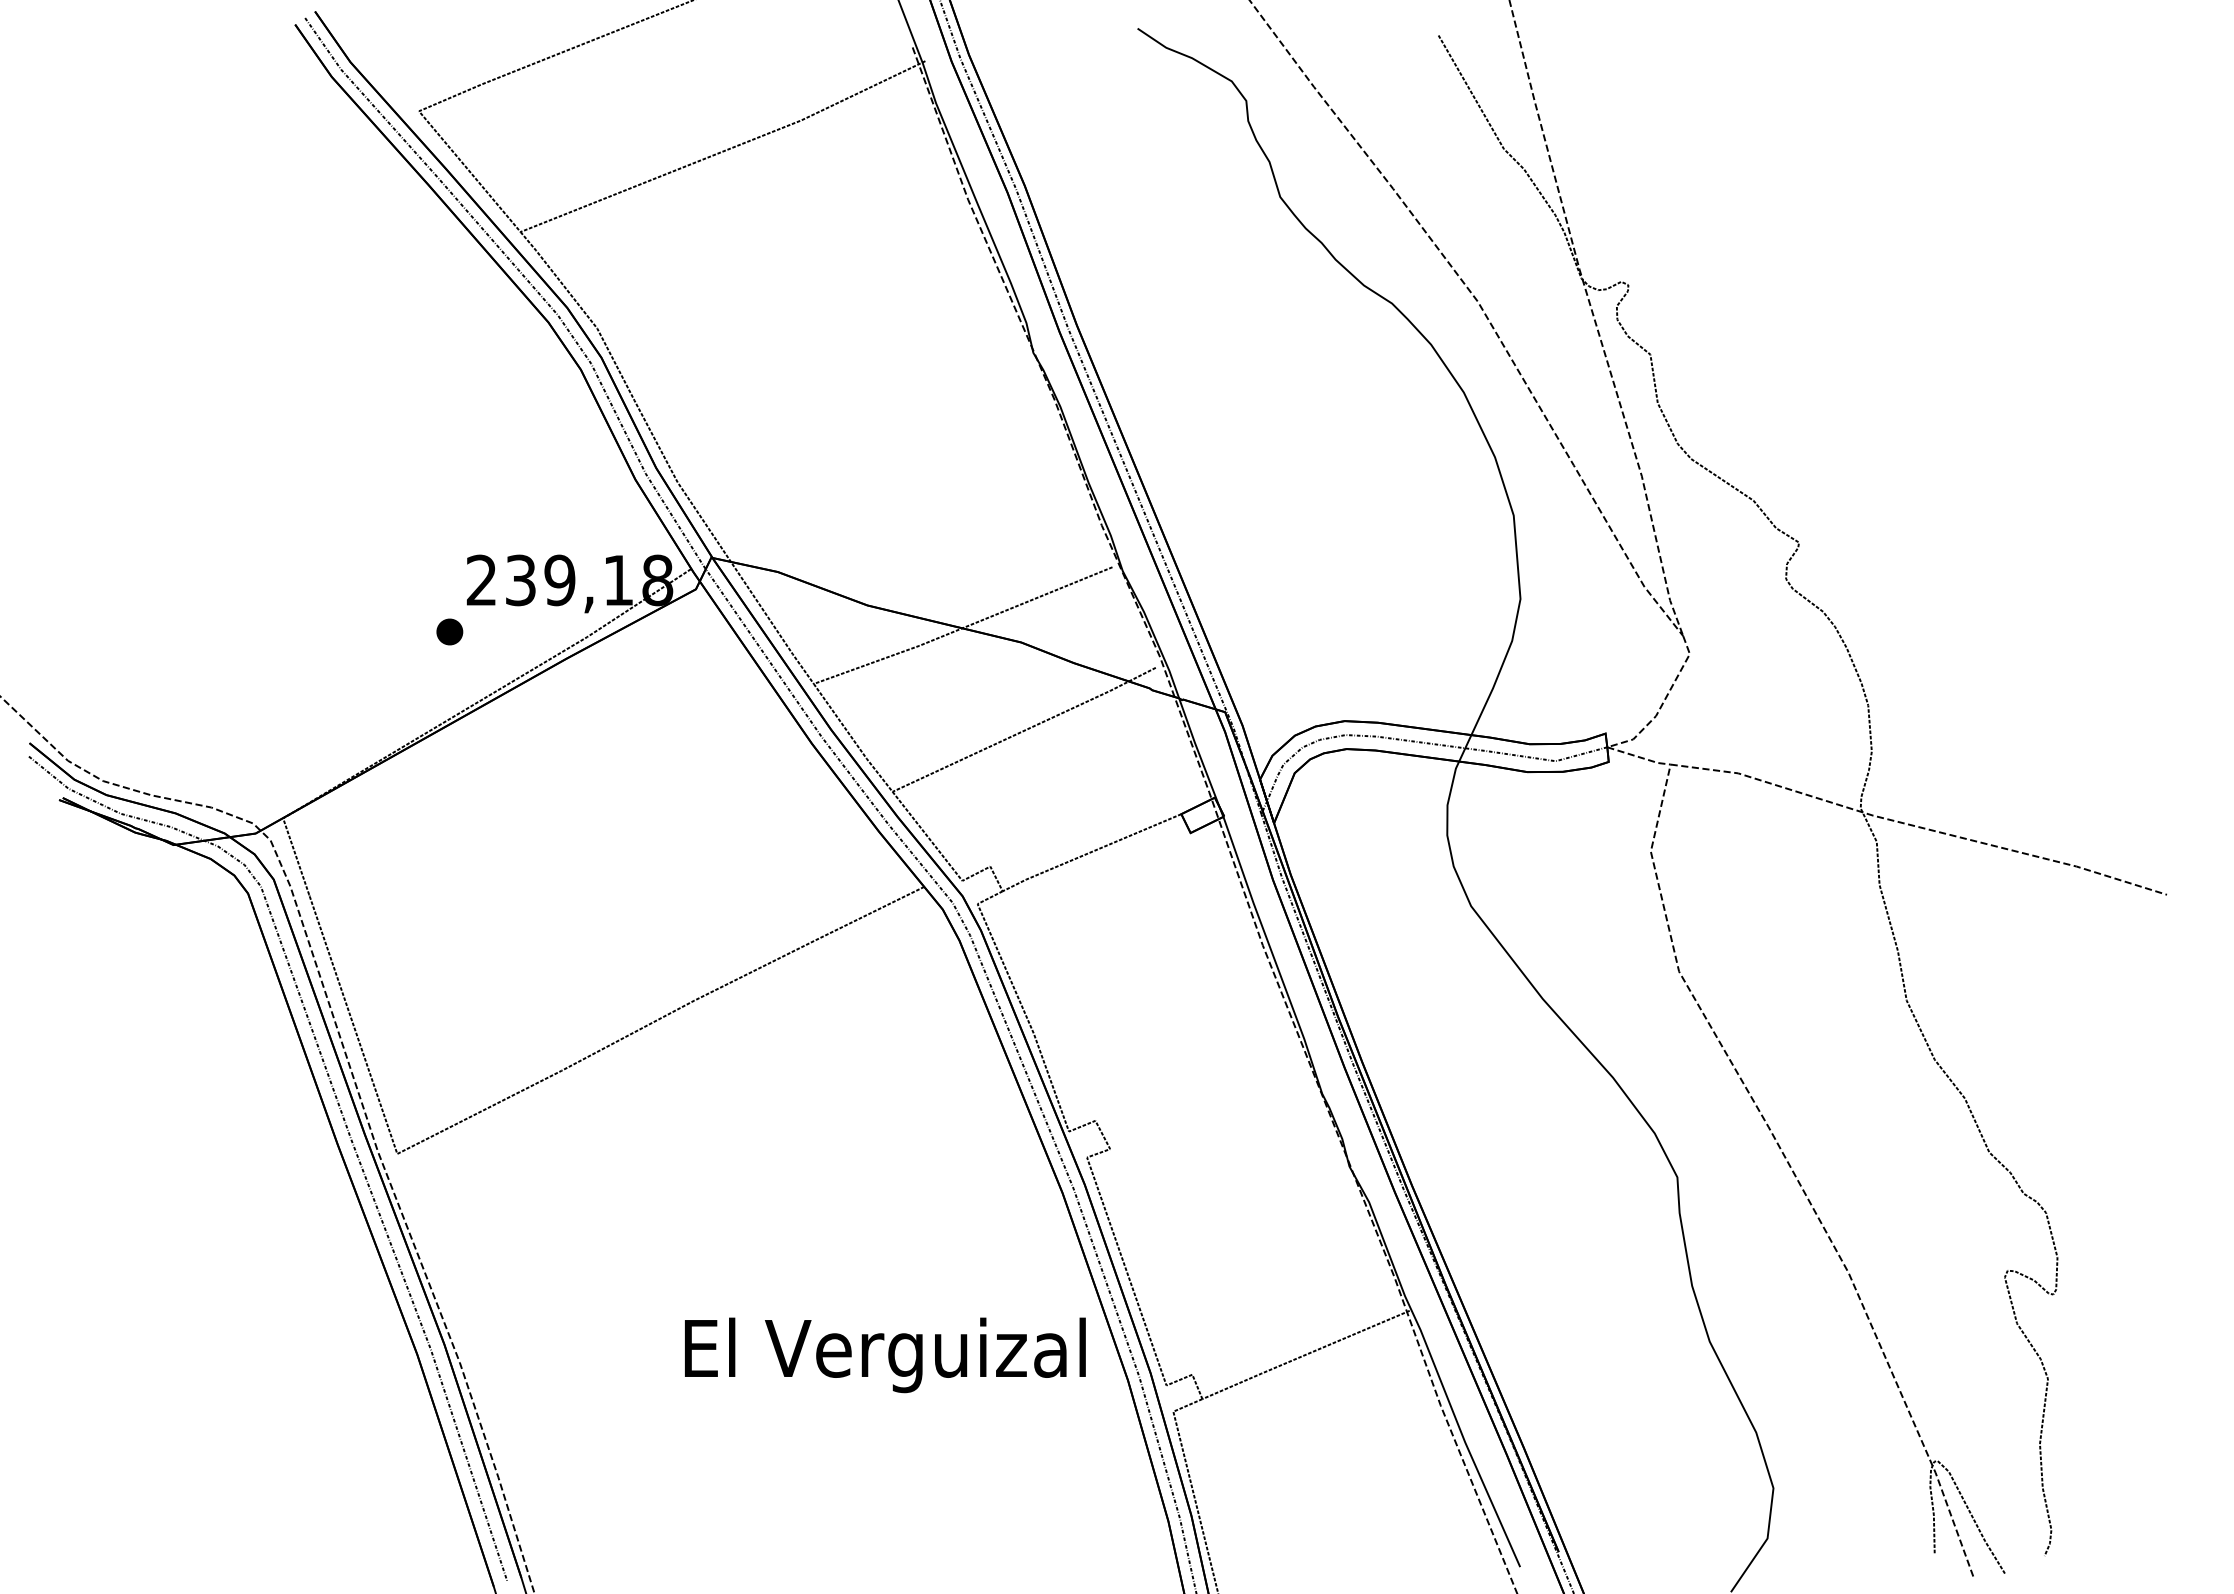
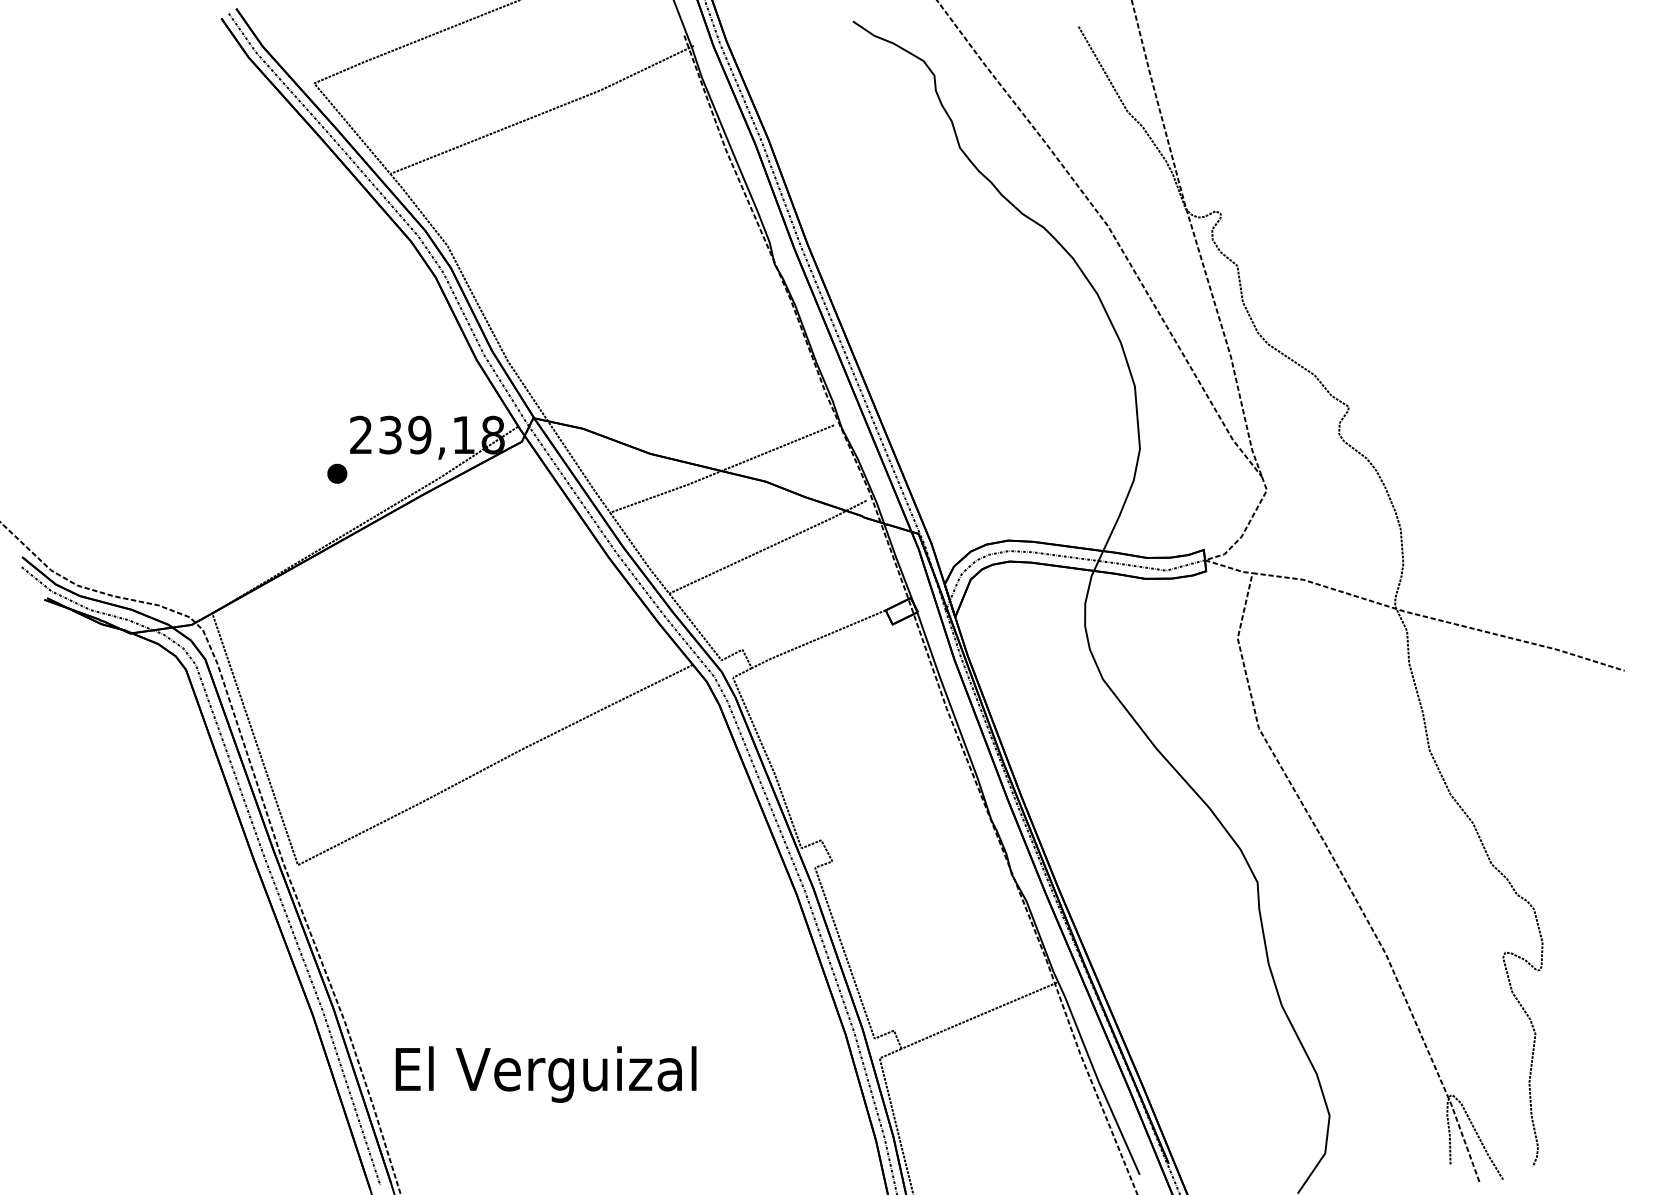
text: (885, 1355) -> (546, 1074), moved

